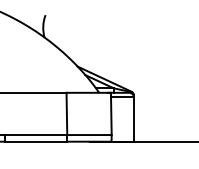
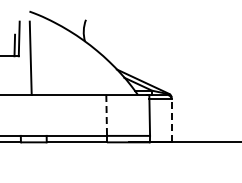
line: (66, 113) -> (106, 115), solid -> dashed
line: (133, 119) -> (171, 120), solid -> dashed

